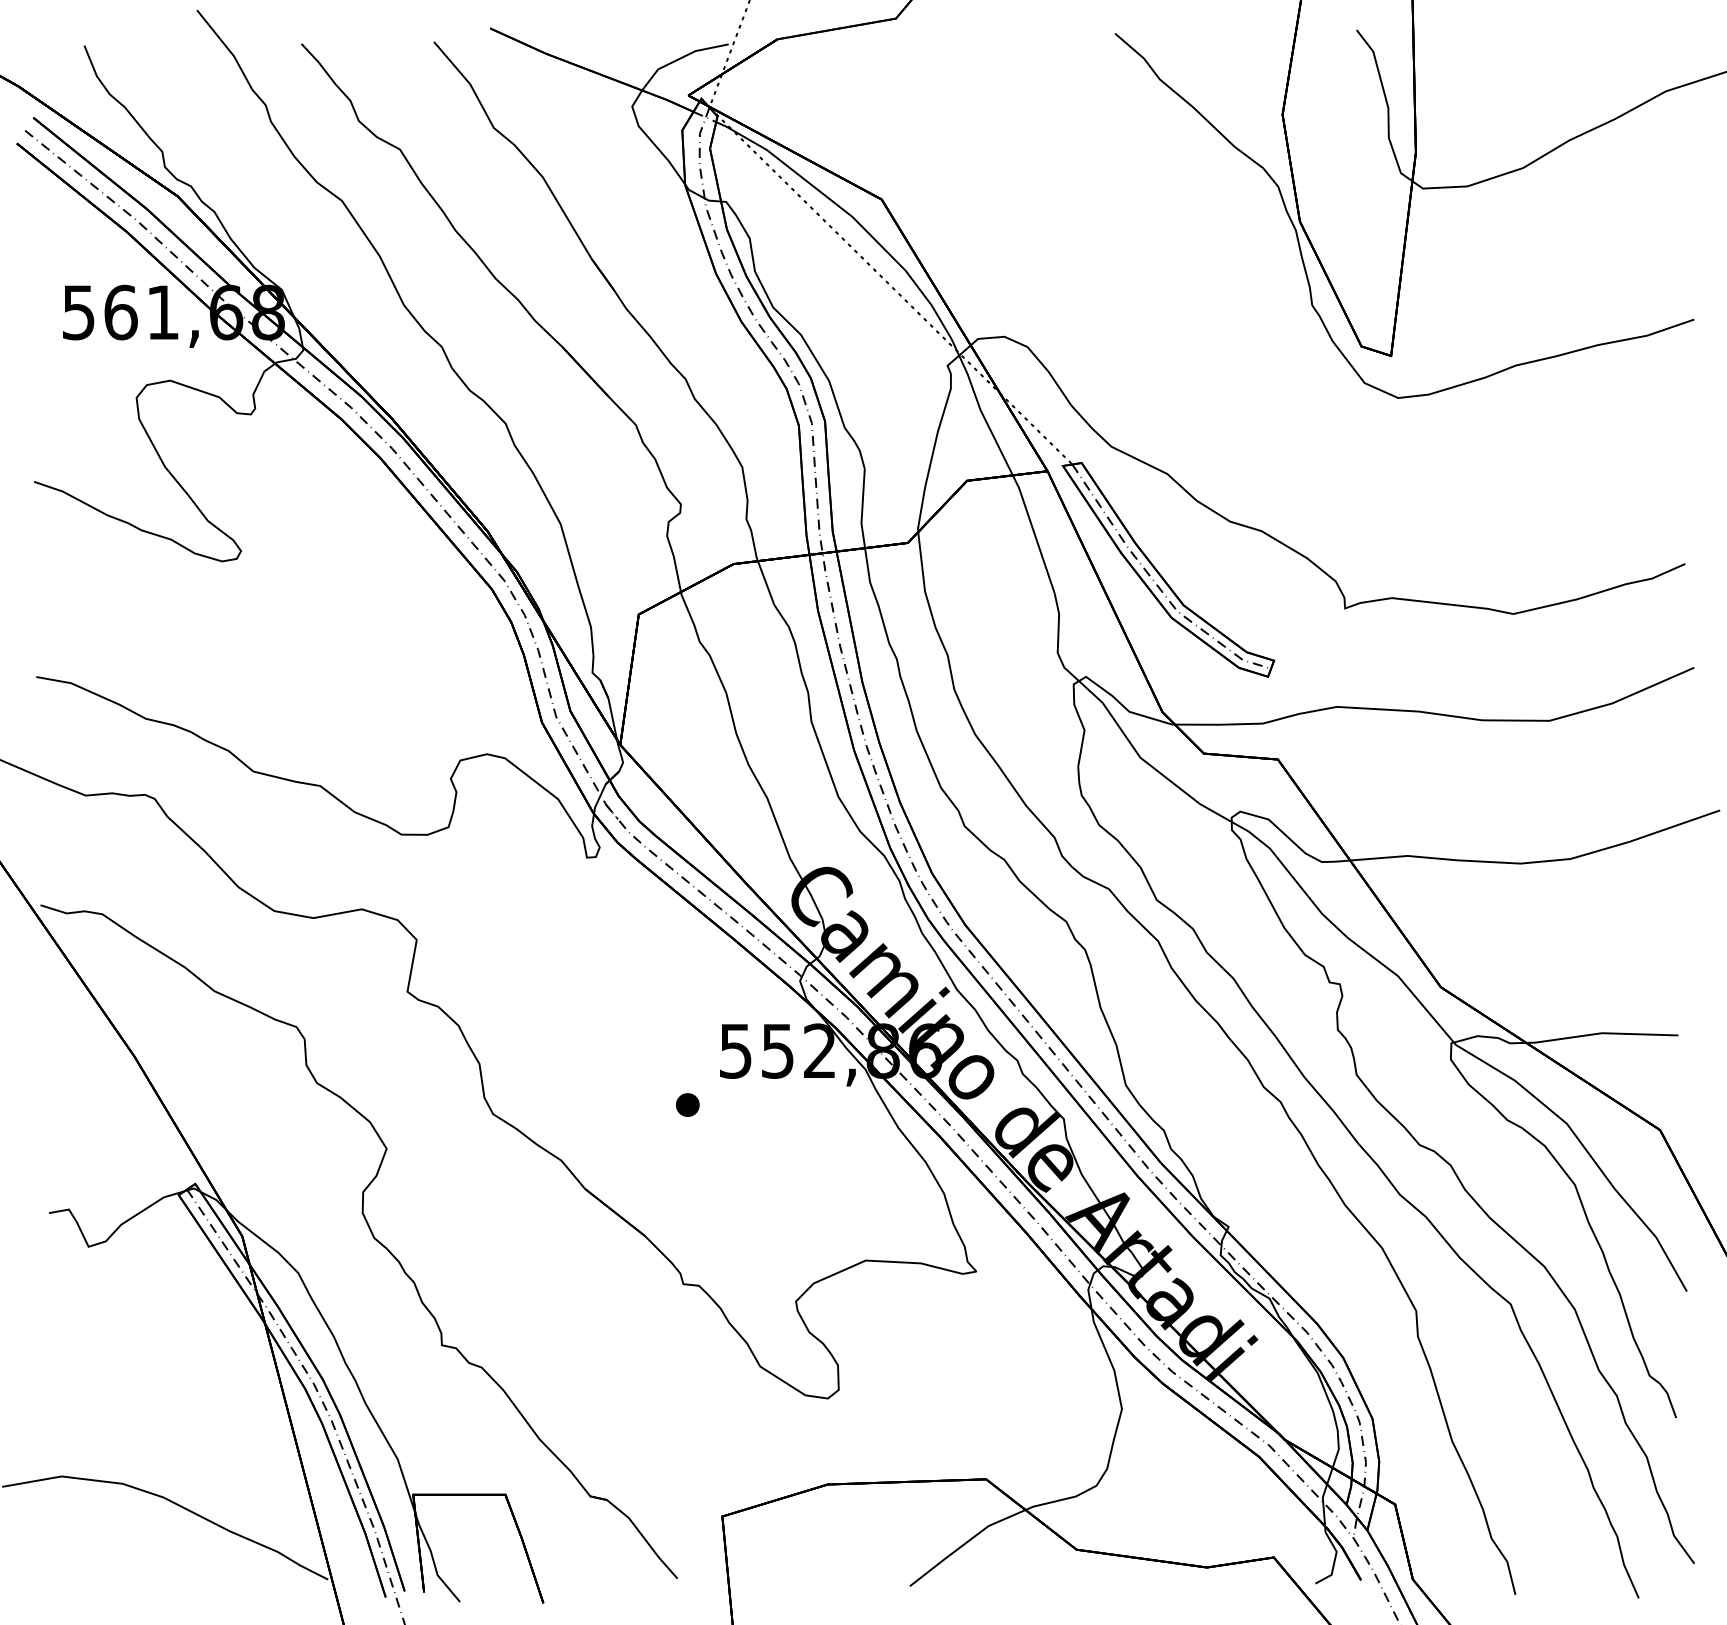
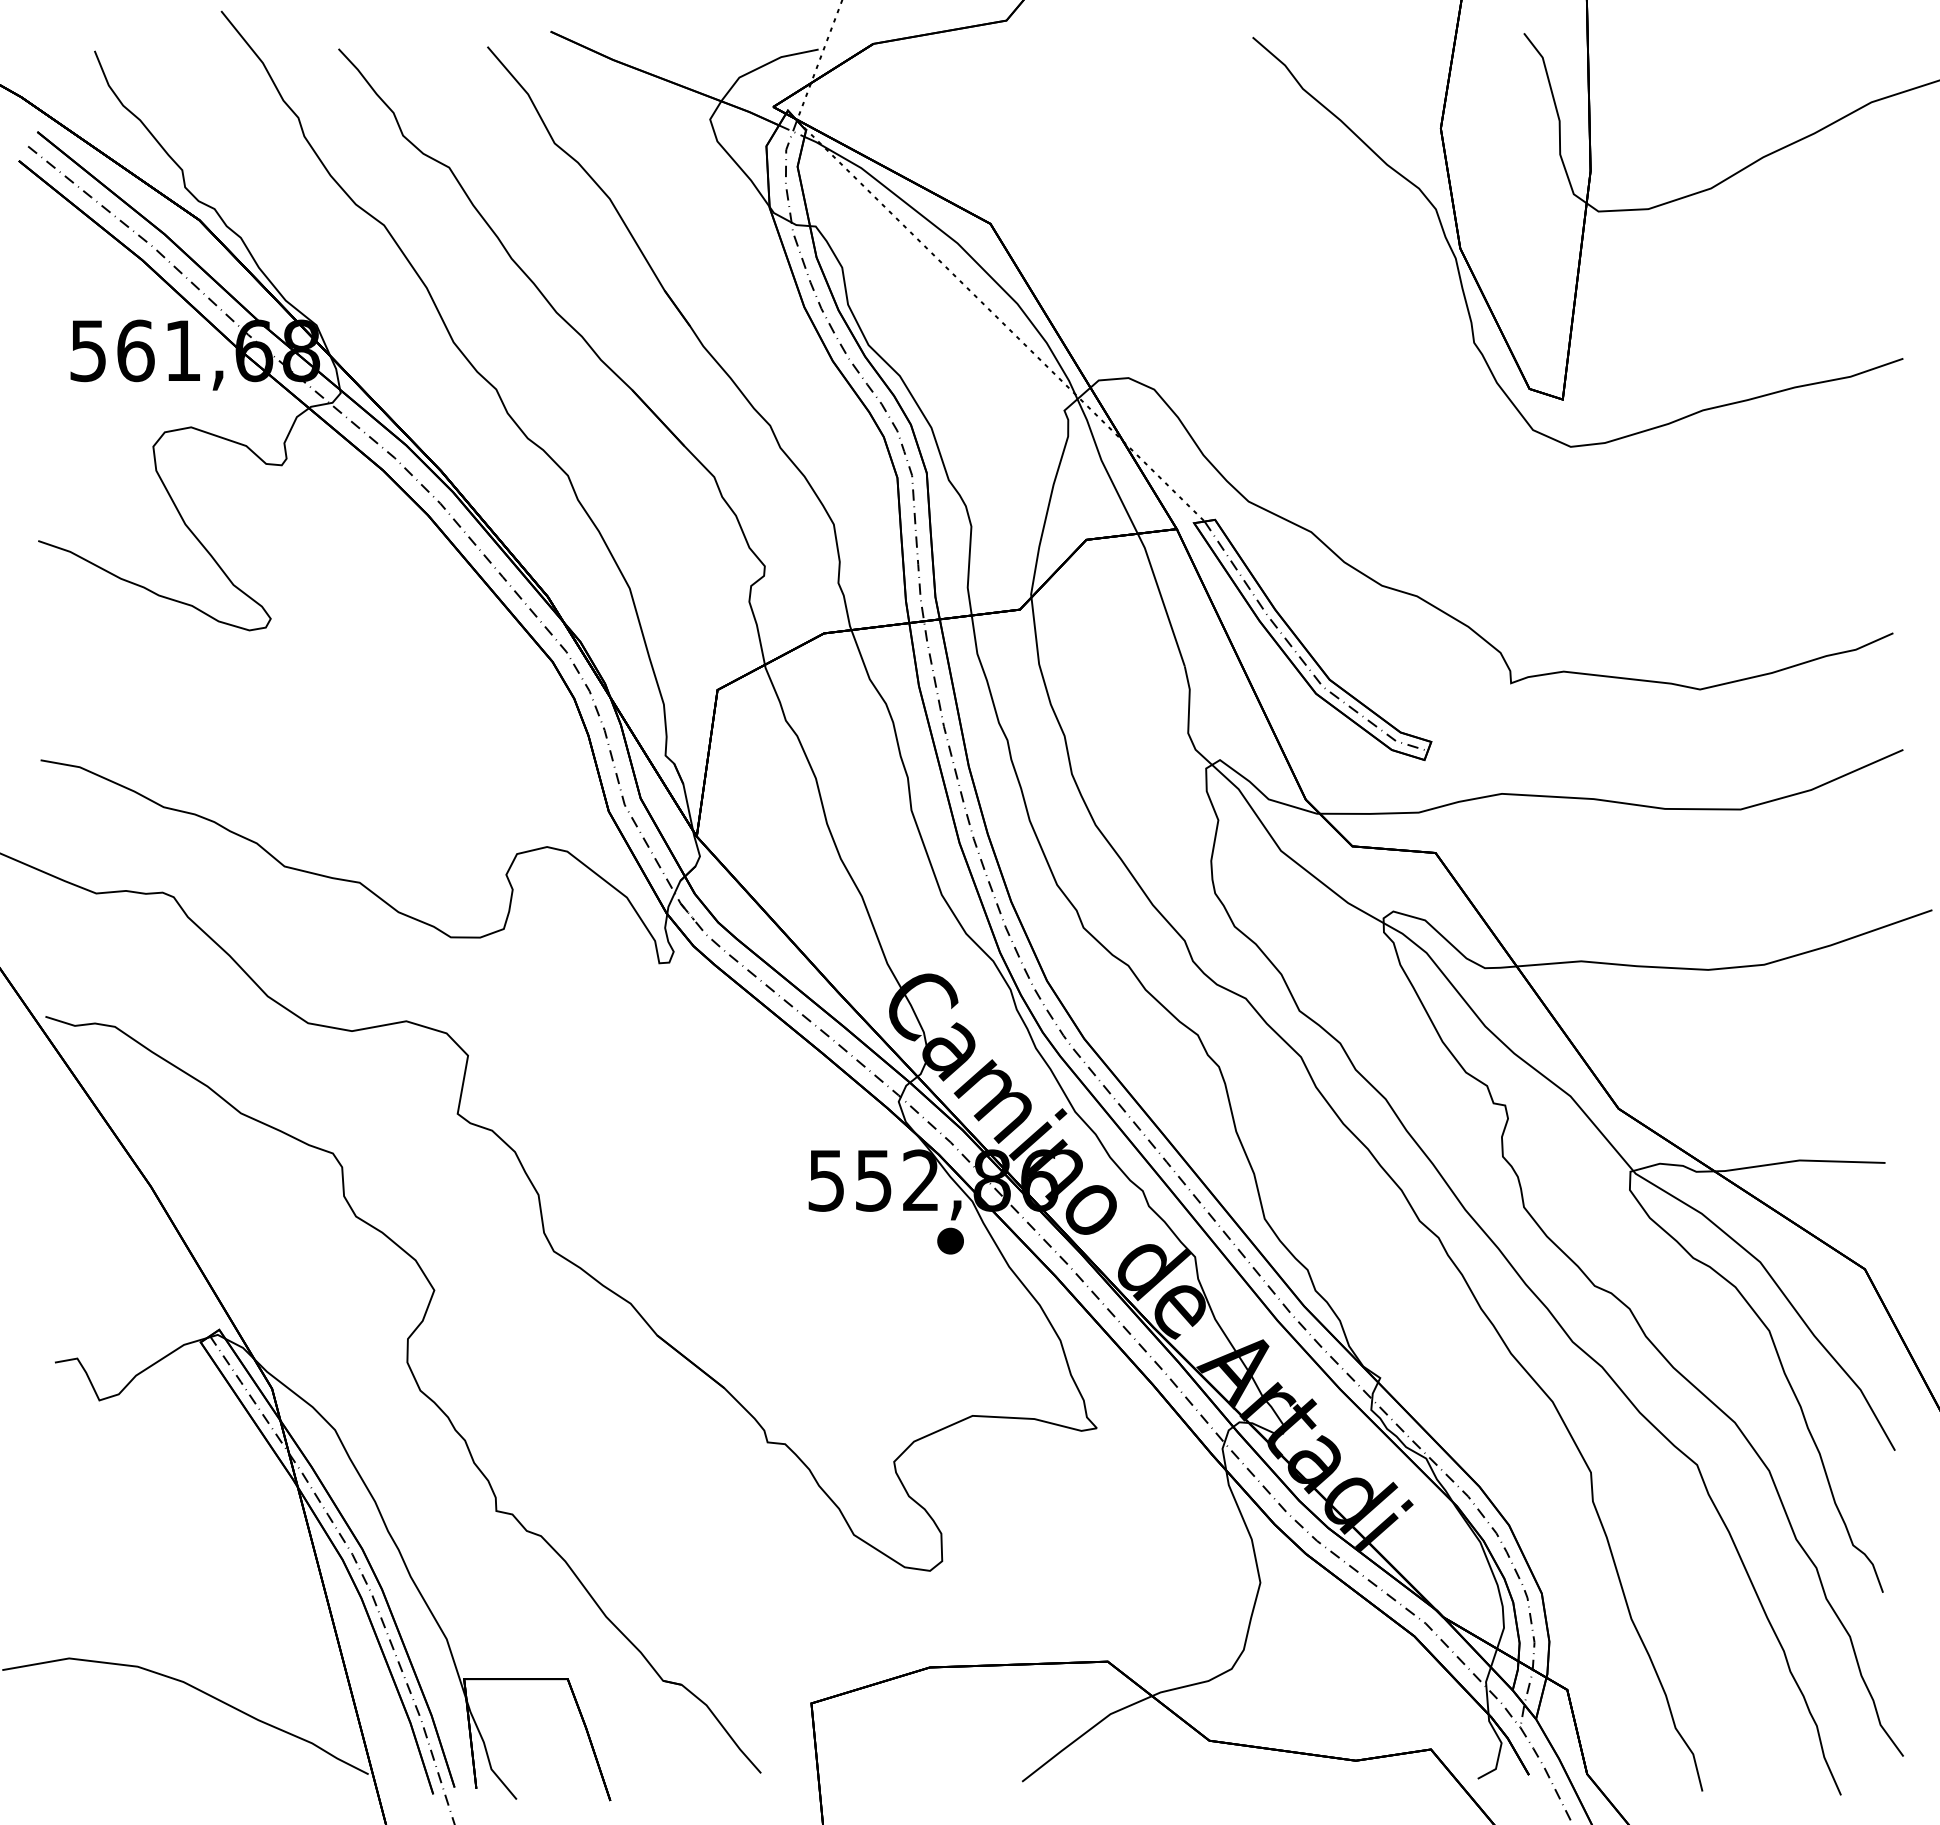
part: (687, 1104) -> (950, 1240), moved

